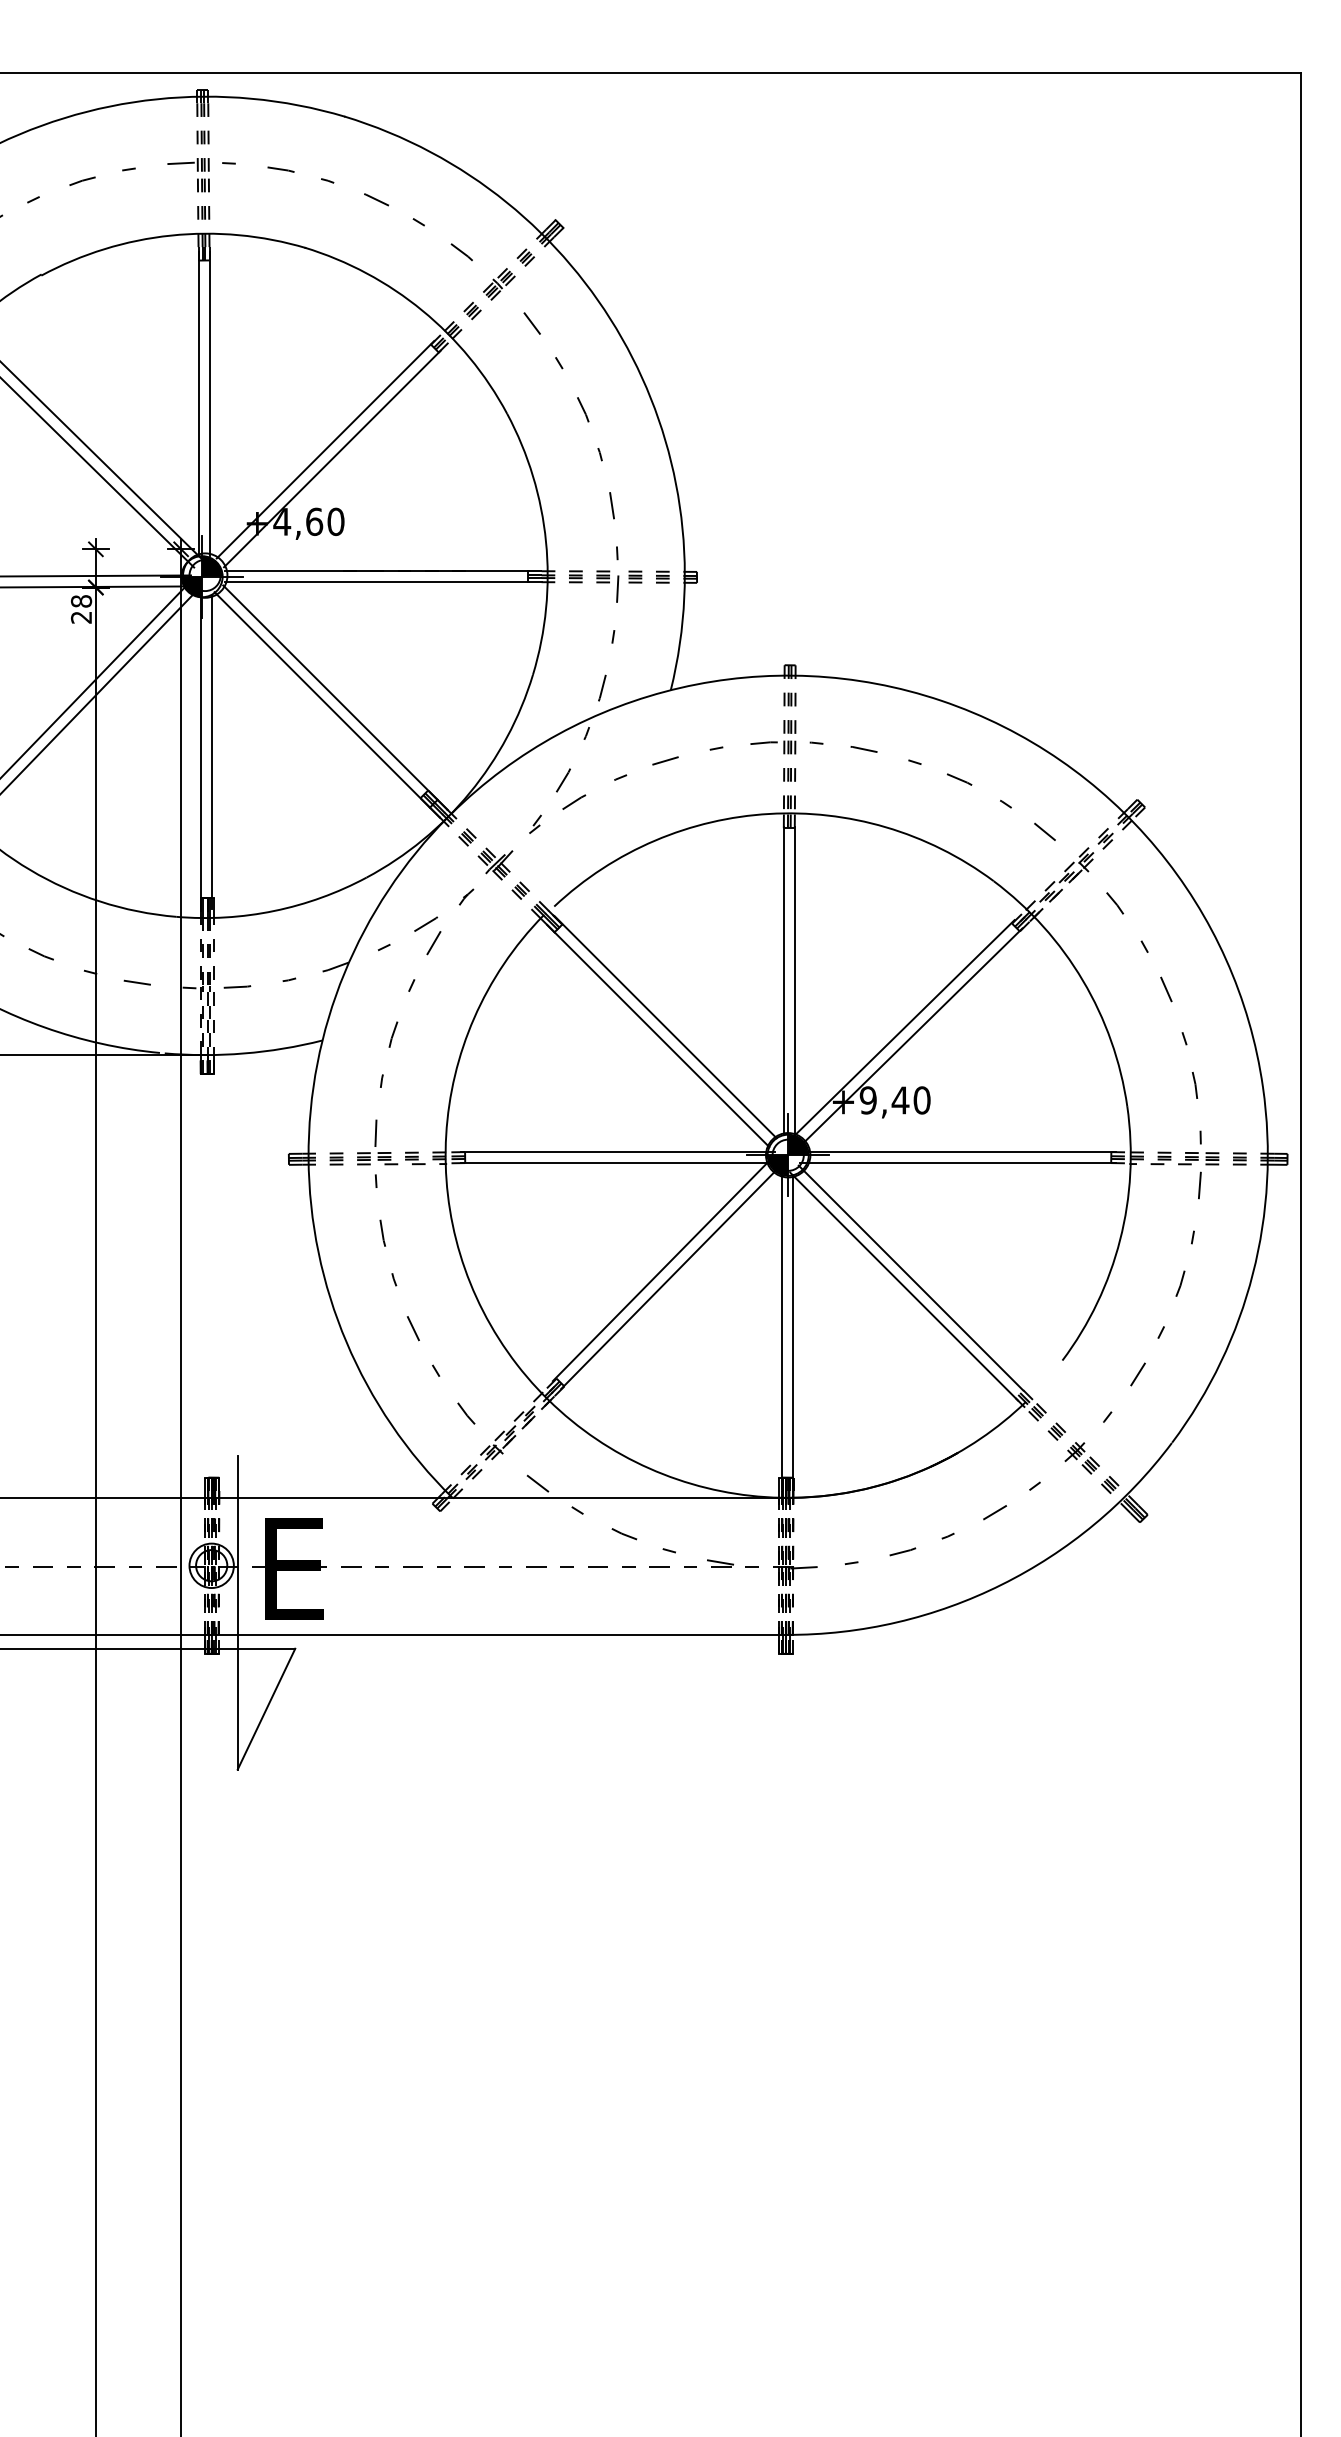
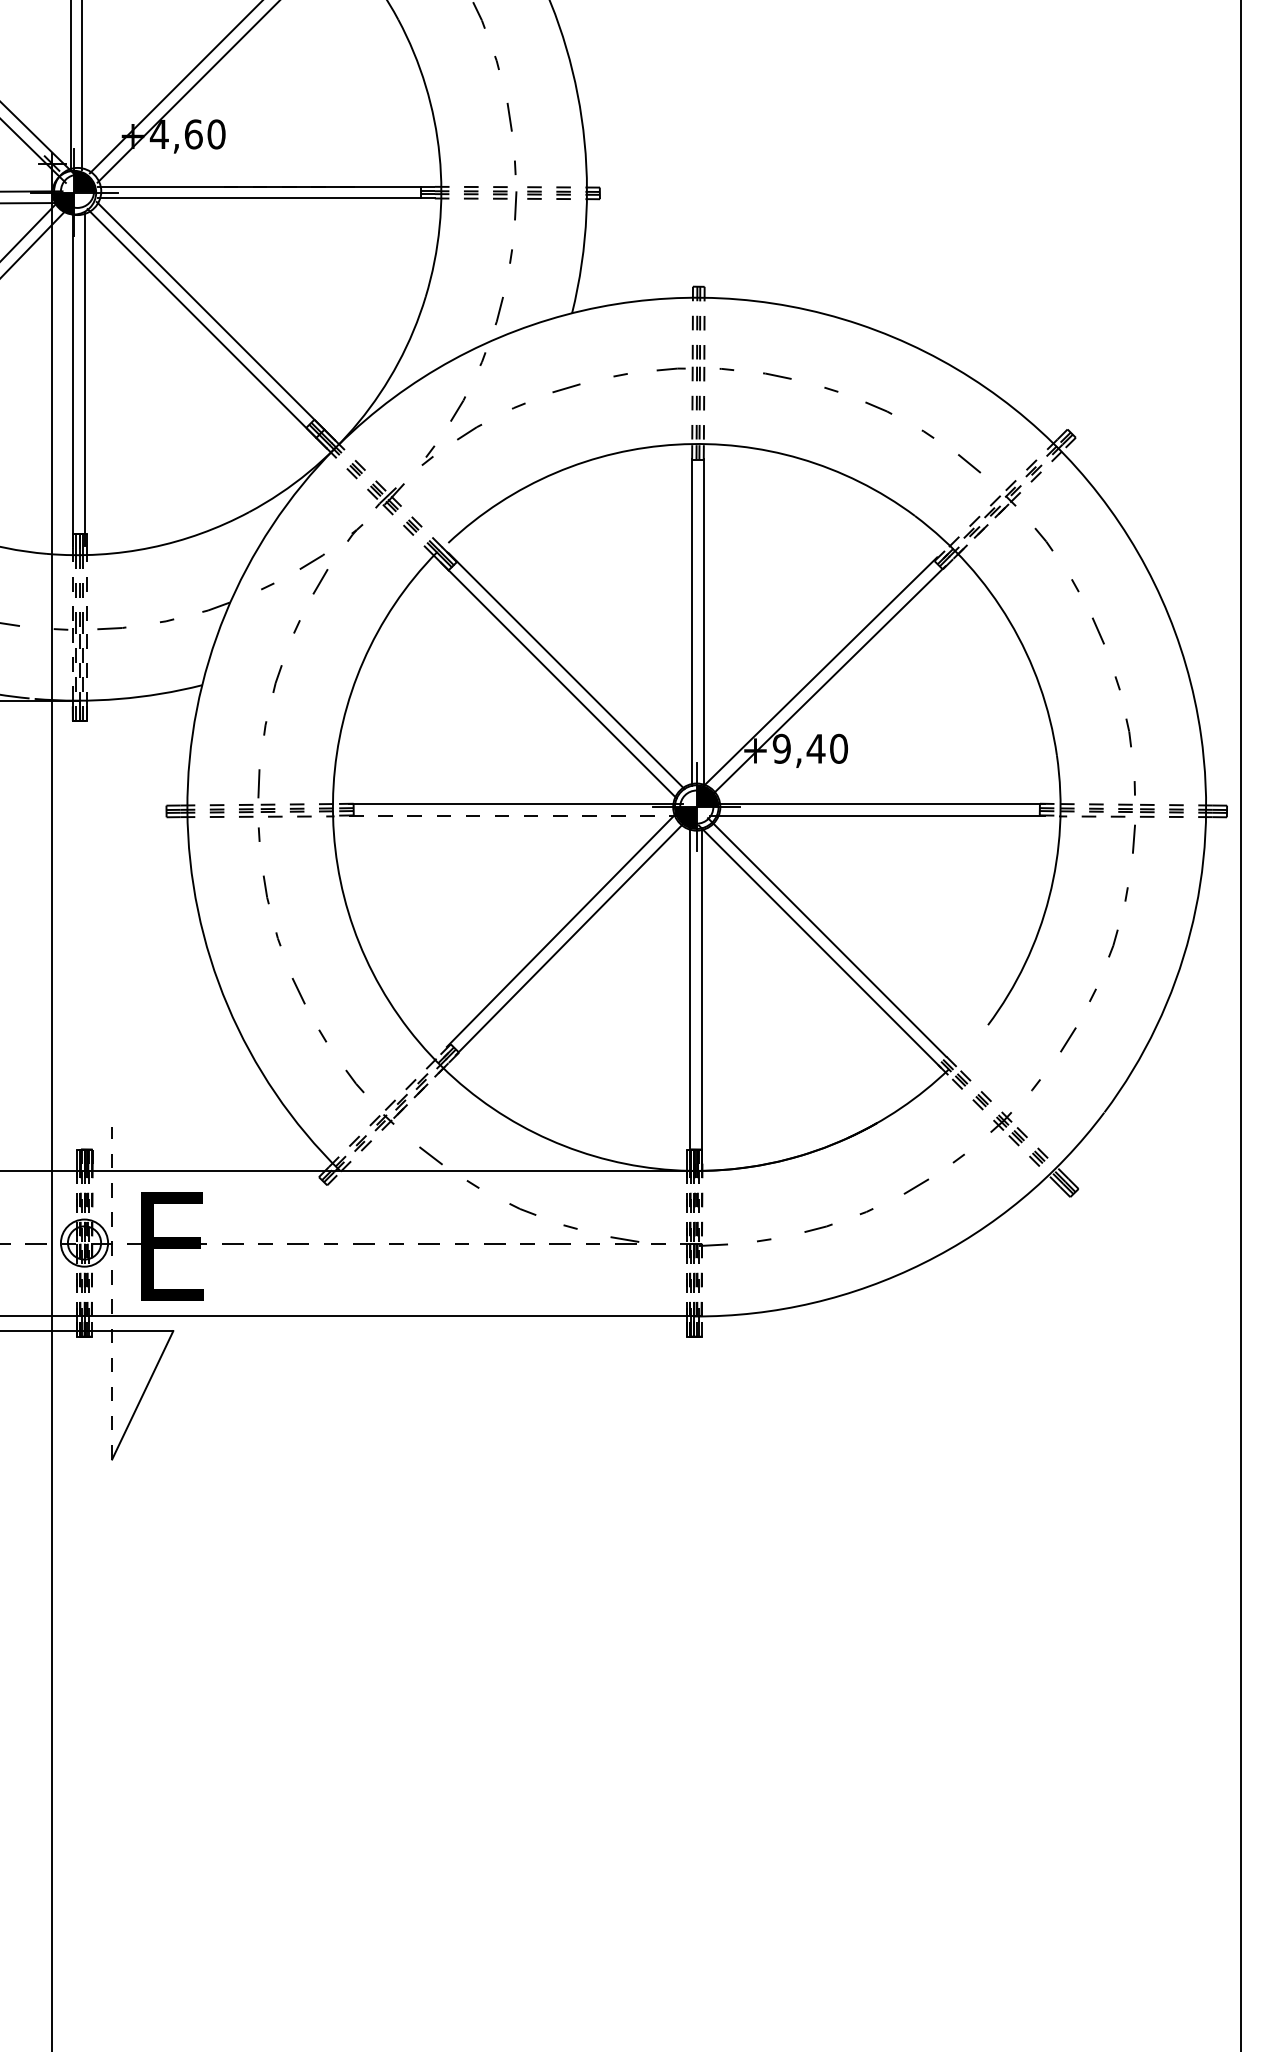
line: (618, 1163) -> (516, 815), solid -> dashed
line: (237, 1612) -> (111, 1292), solid -> dashed

